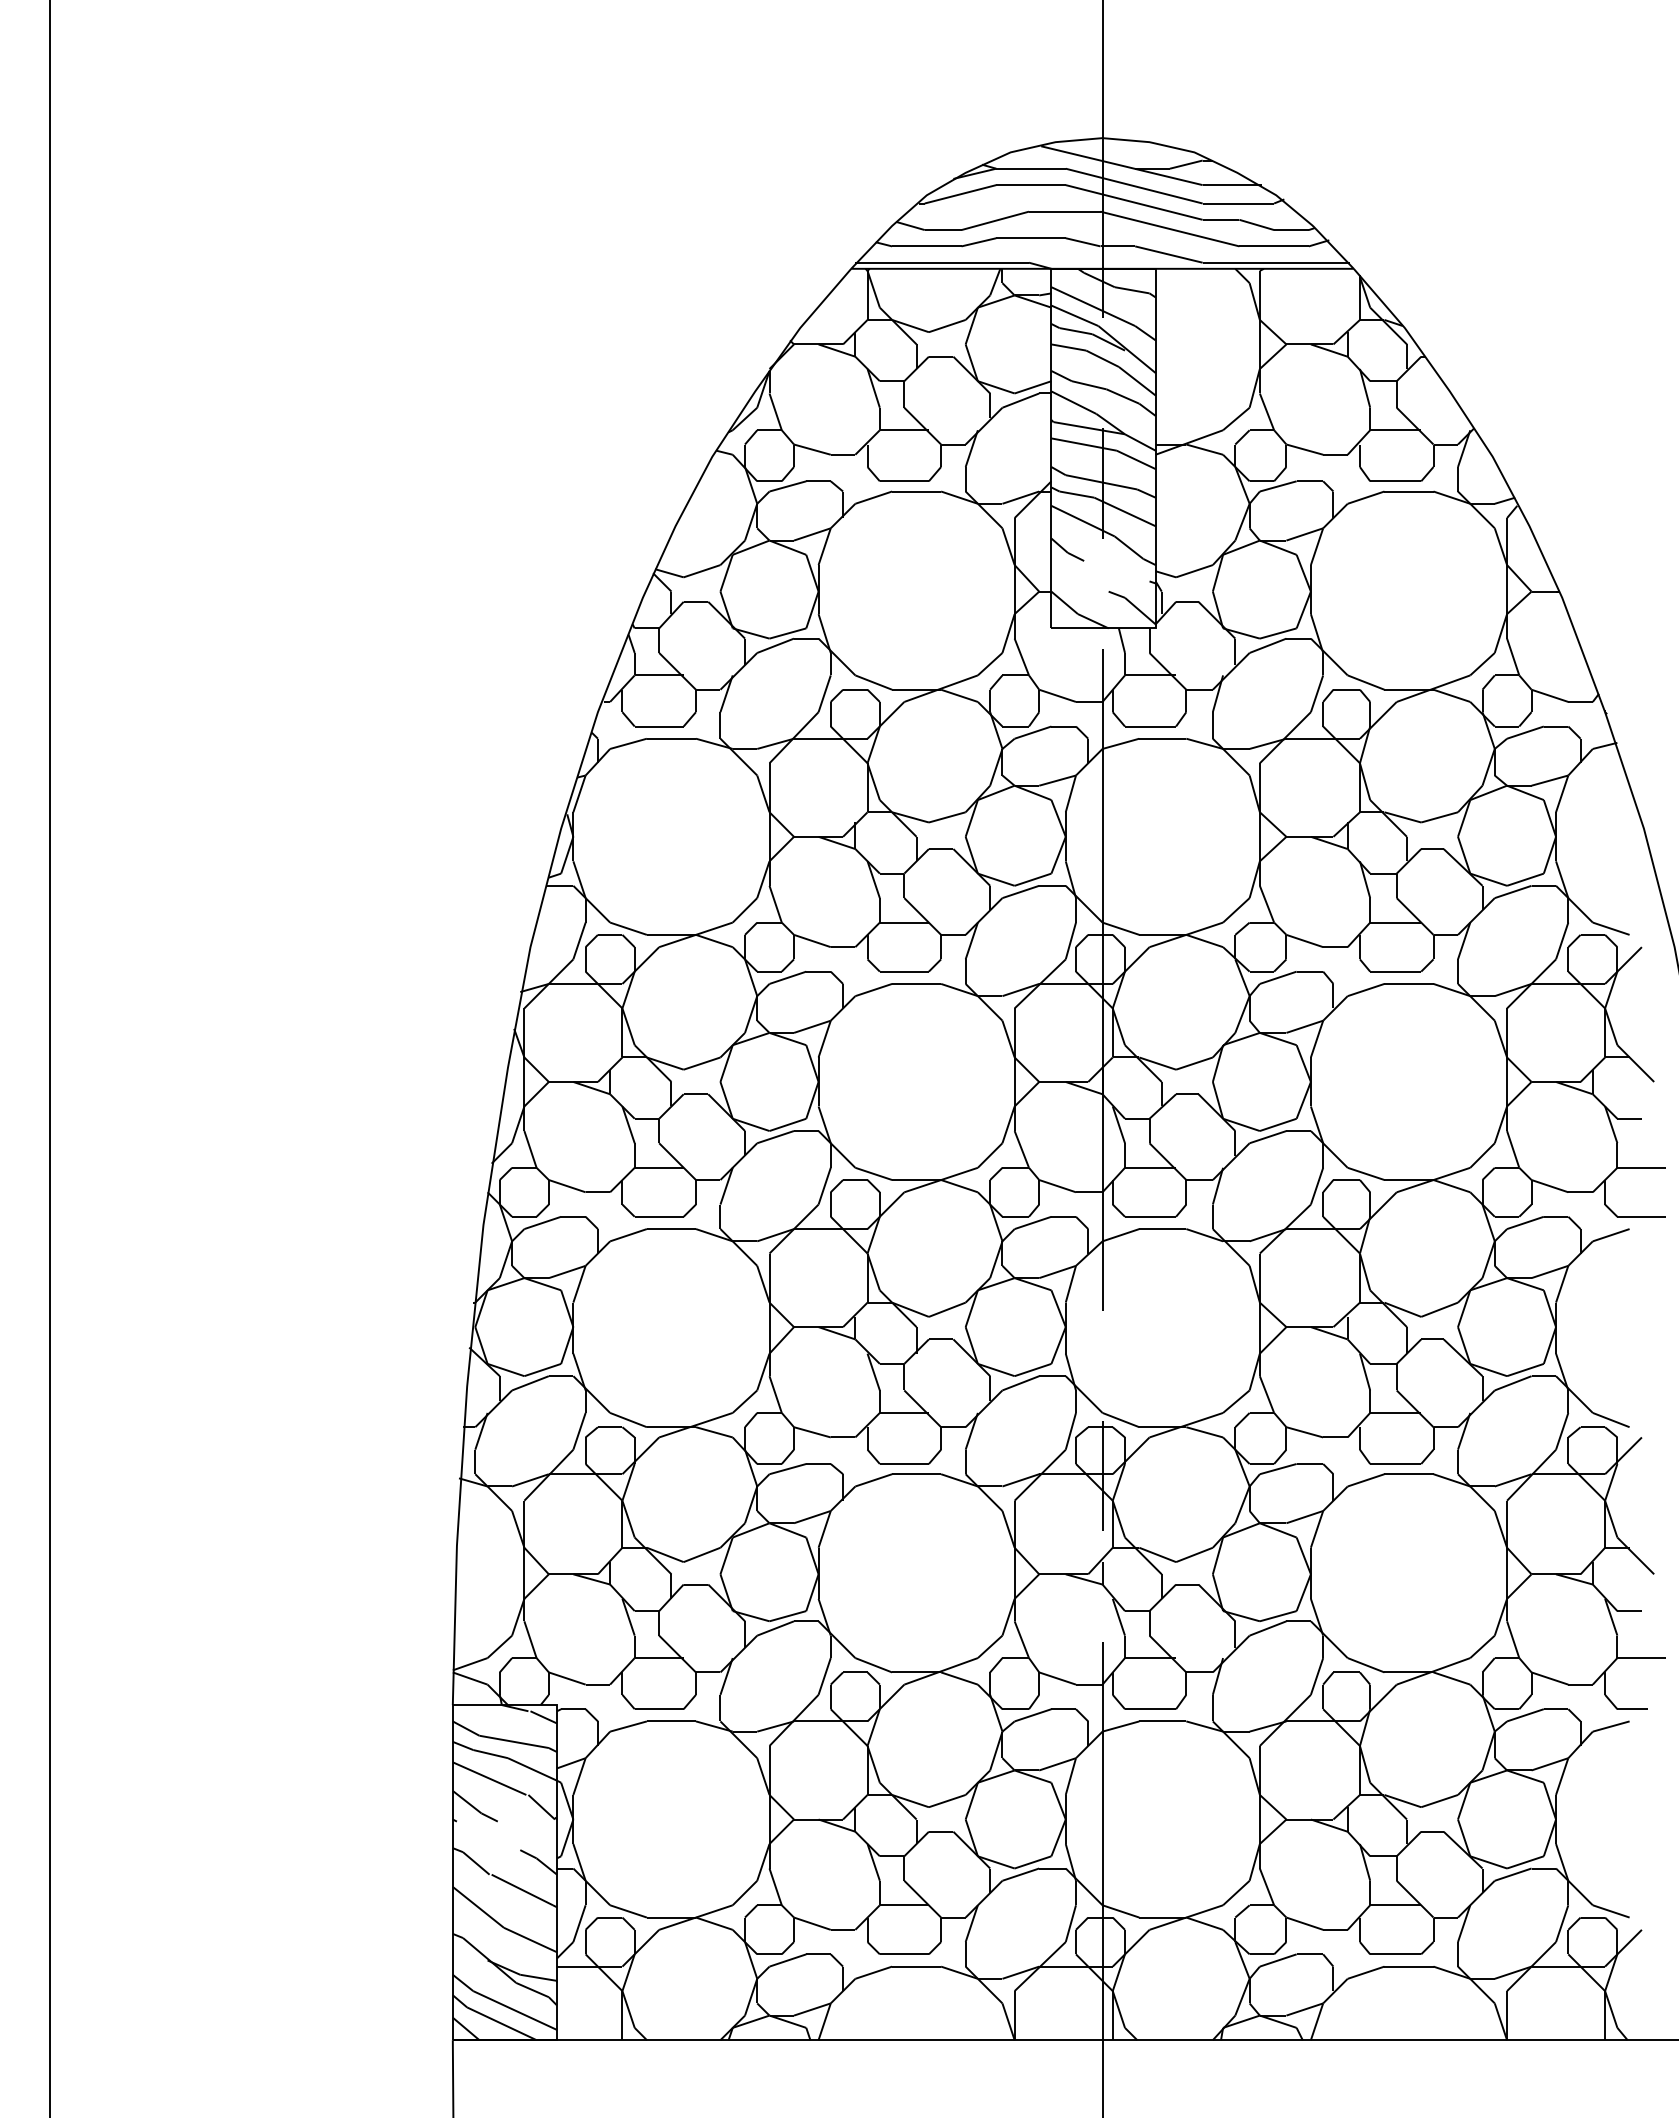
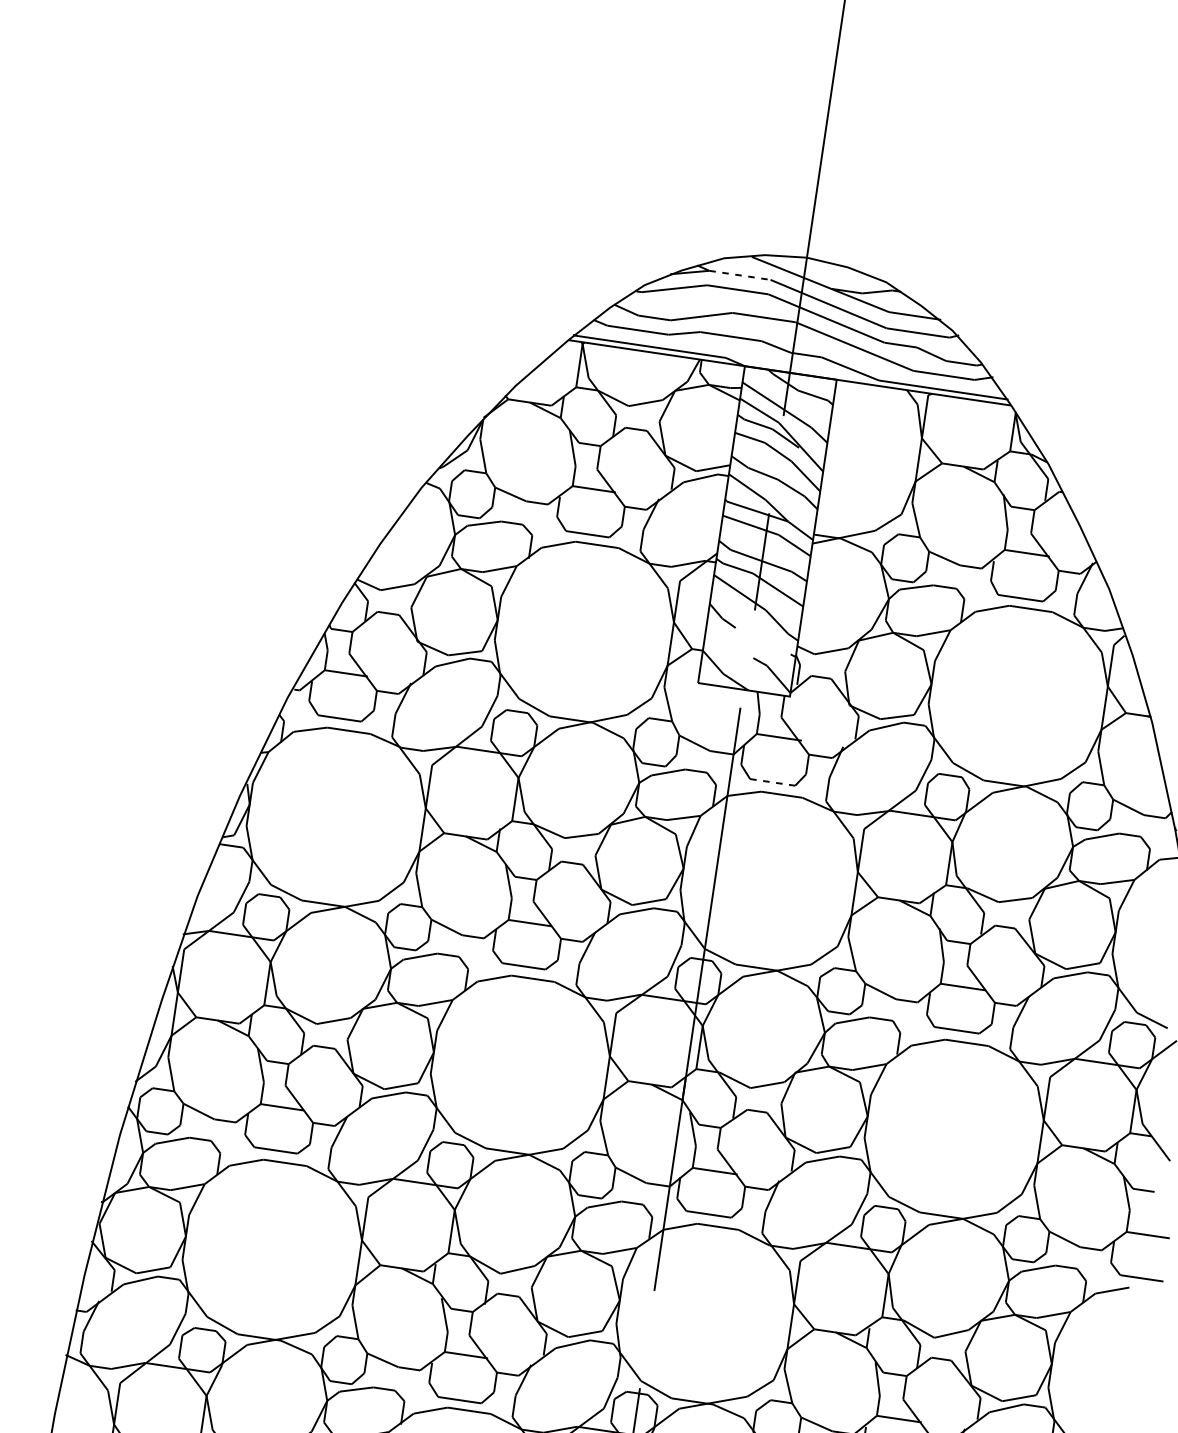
line: (1031, 168) -> (740, 275), solid -> dashed
line: (1150, 726) -> (772, 782), solid -> dashed

